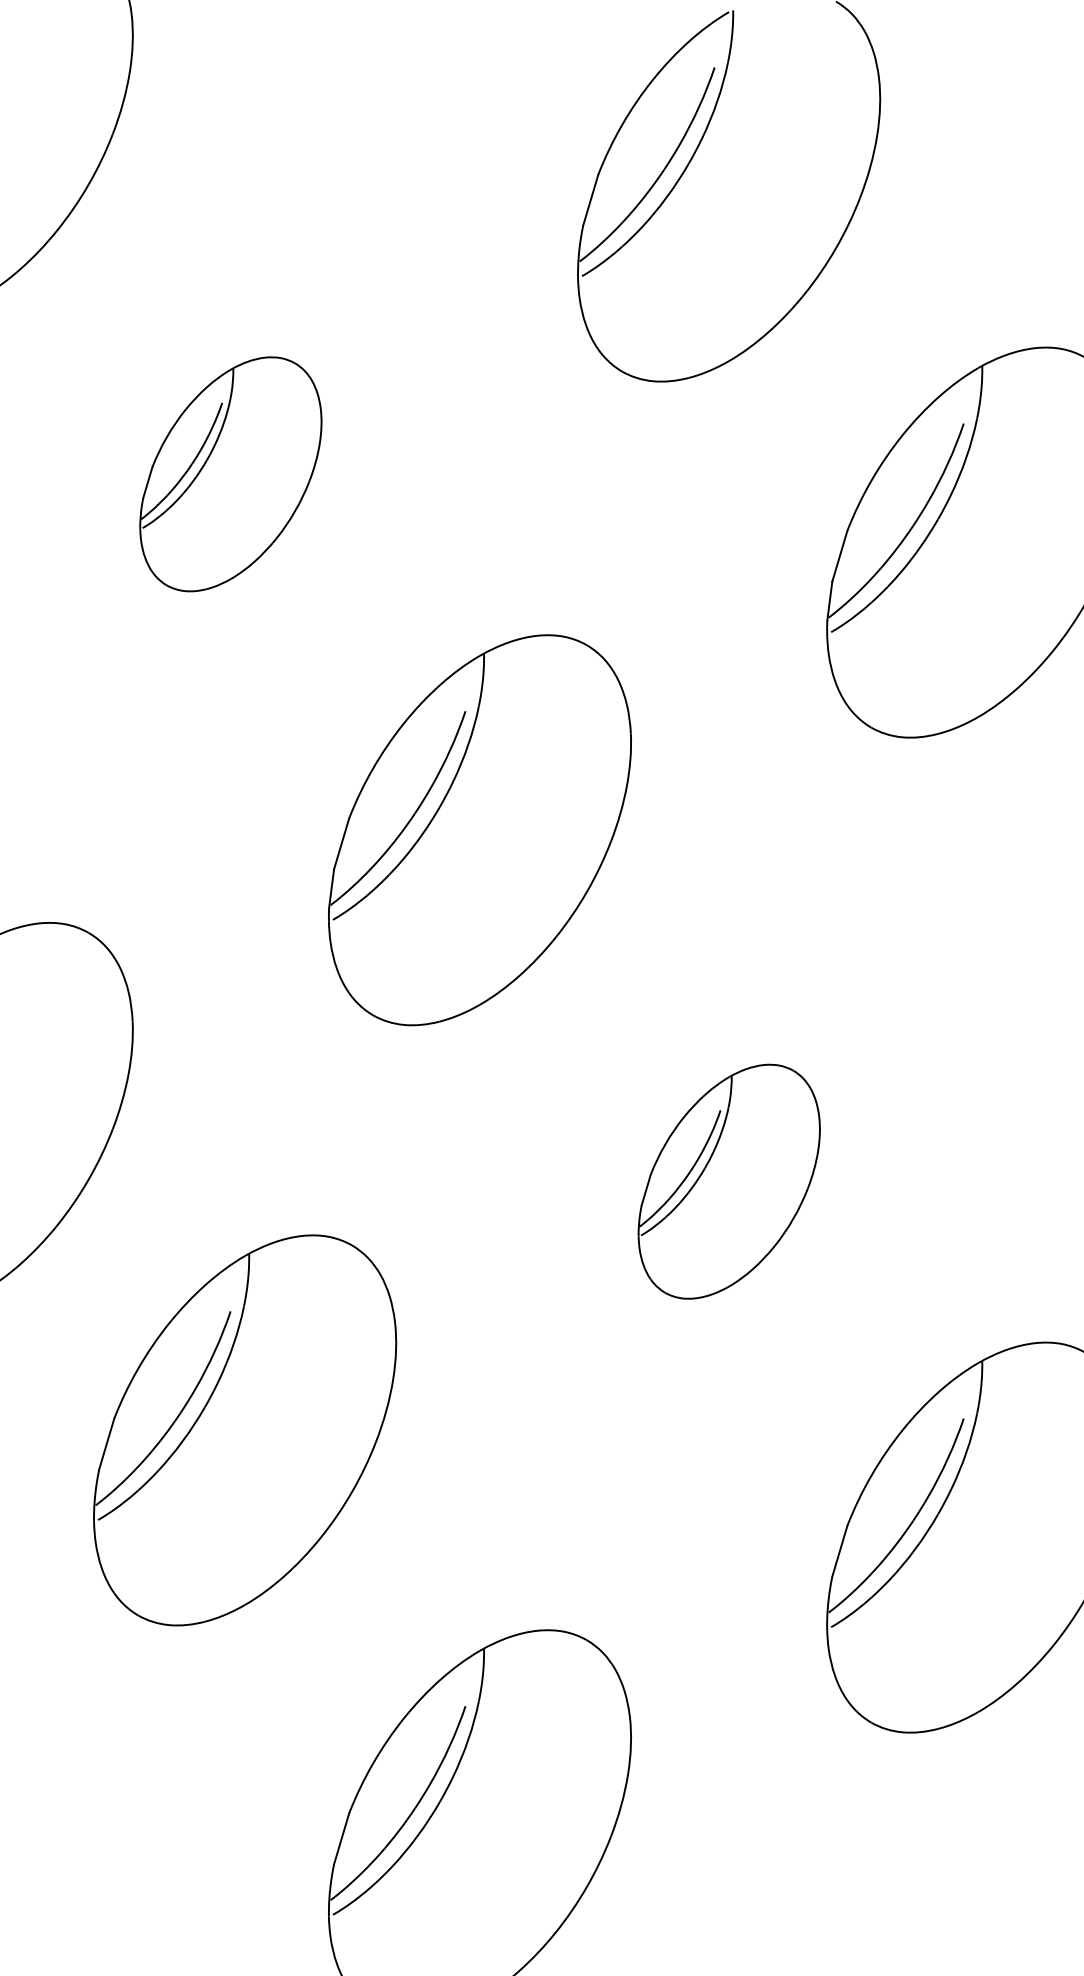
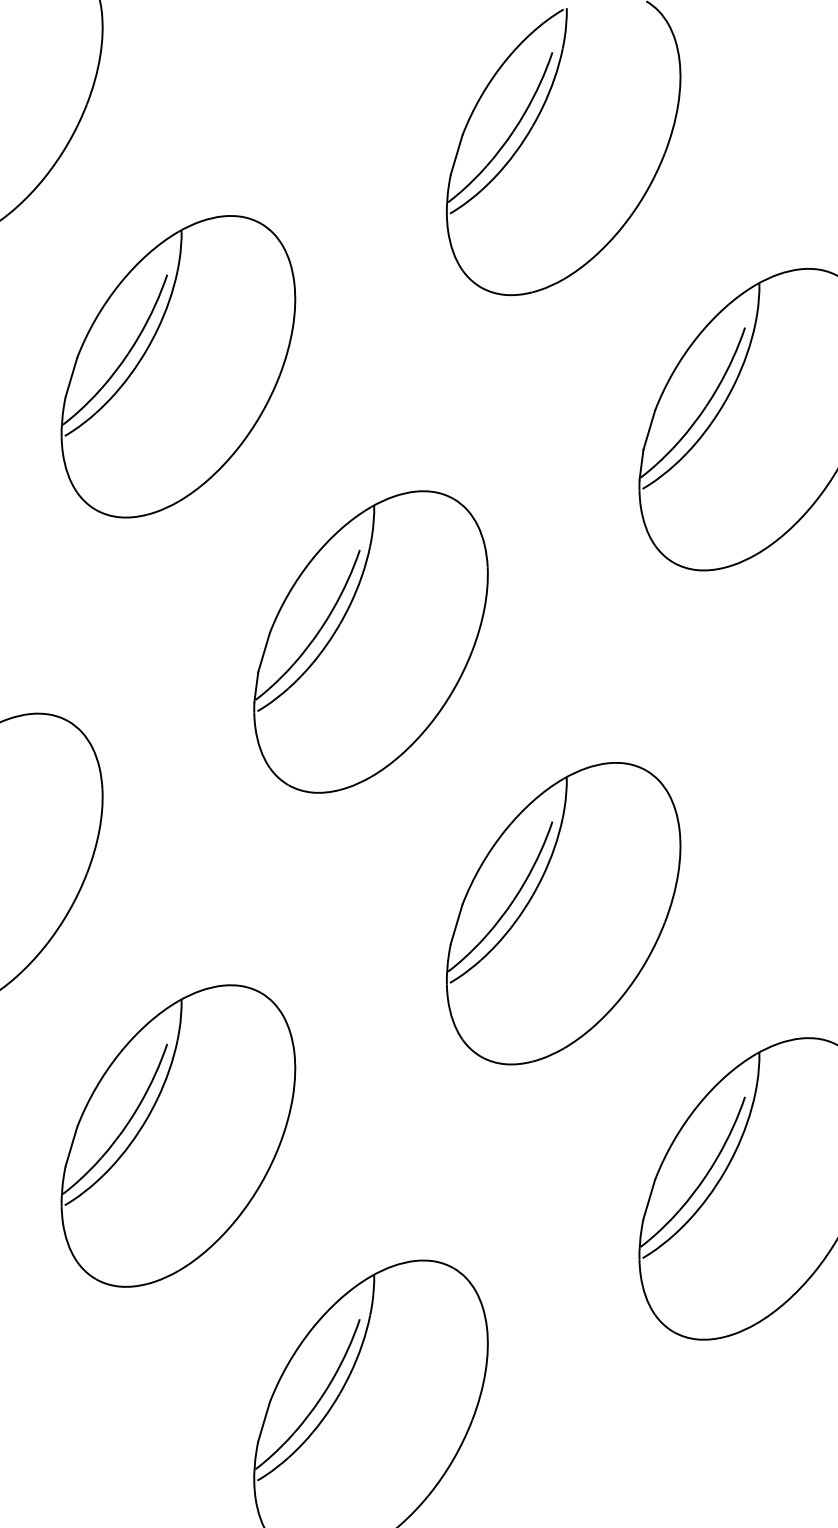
part: (230, 473) -> (178, 366), size x1.67
part: (728, 1181) -> (563, 913), size x1.67
part: (245, 1429) -> (178, 1135), moved

